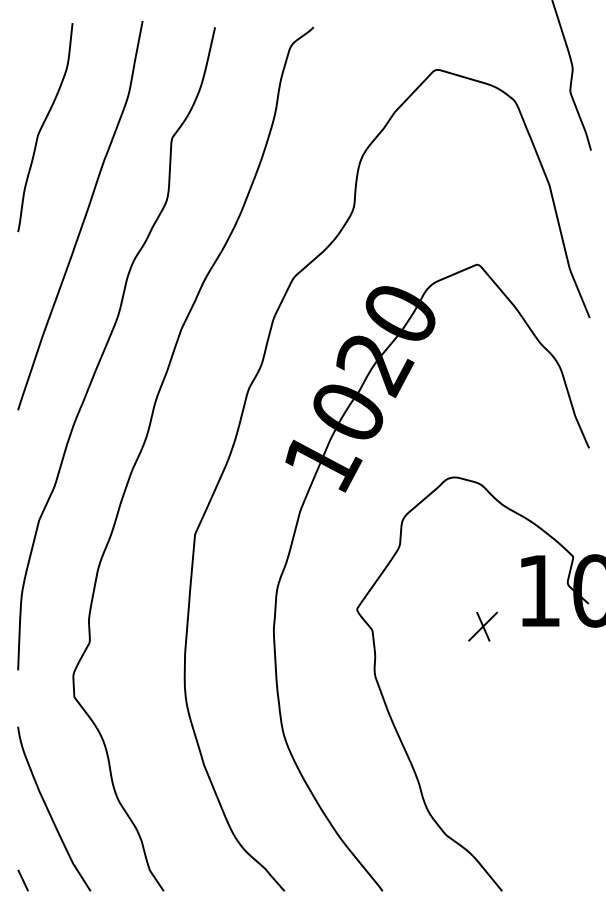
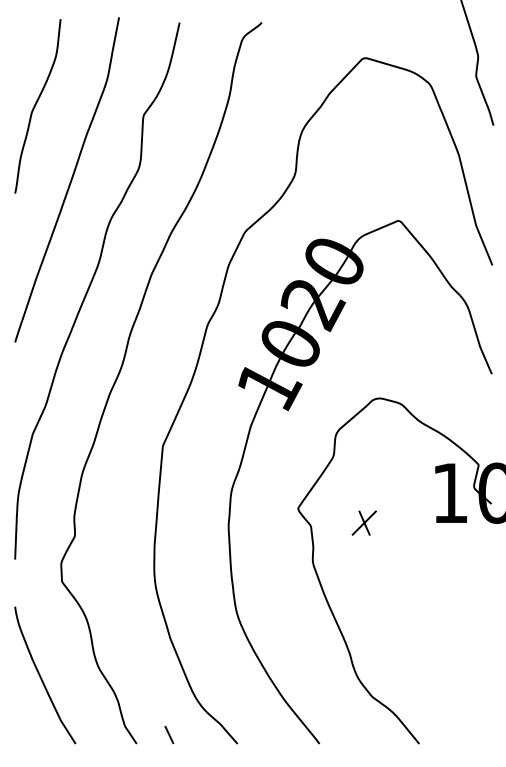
part: (482, 625) -> (363, 522), moved
line: (23, 879) -> (169, 734), moved

